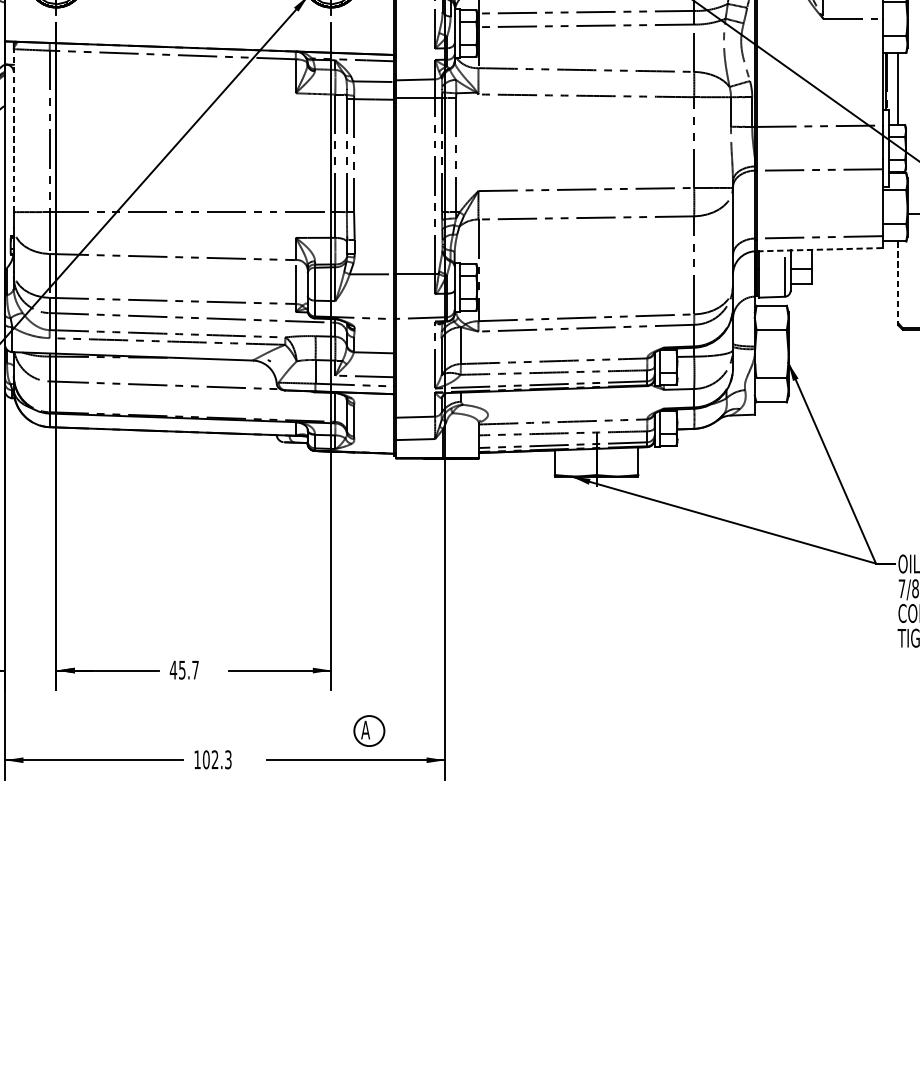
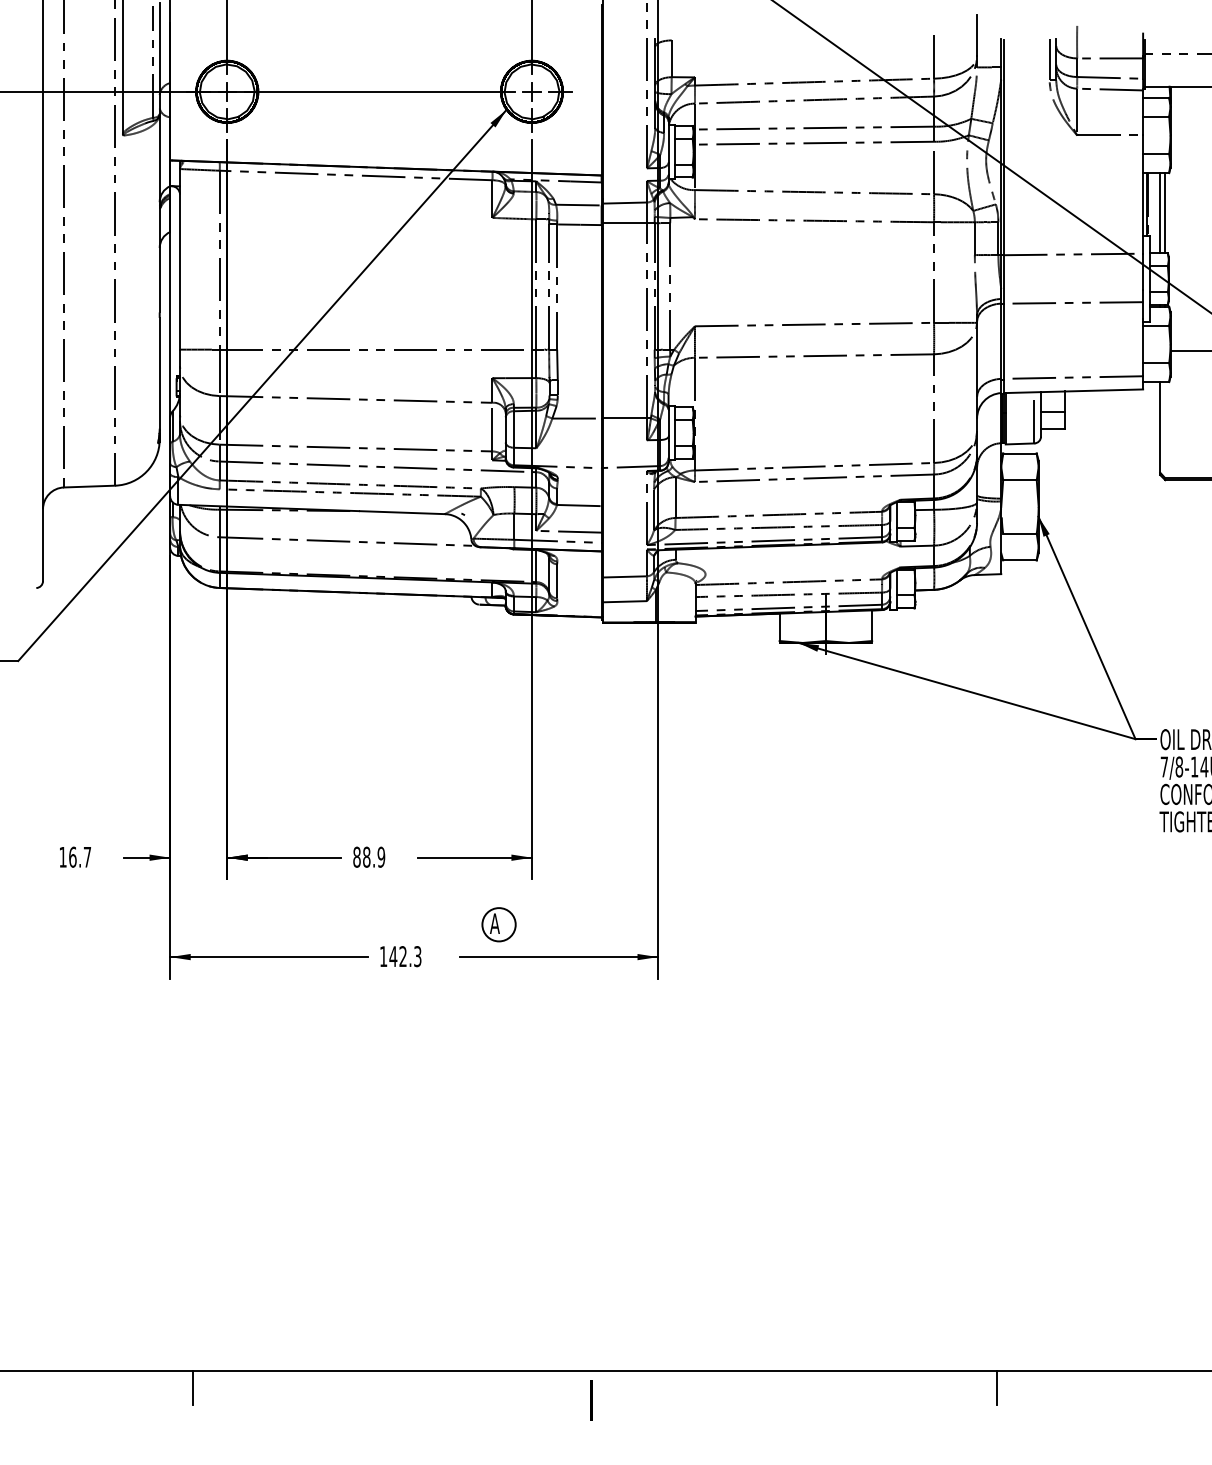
line: (903, 89) -> (1165, 213), added
line: (14, 129) -> (180, 258), dashed -> solid
line: (820, 249) -> (1073, 391), dashed -> solid
line: (898, 282) -> (1160, 427), dashed -> solid
text: (184, 669) -> (369, 856), 45.7 -> 88.9
part: (368, 730) -> (498, 924), moved
text: (206, 759) -> (393, 956), 102.3 -> 142.3

